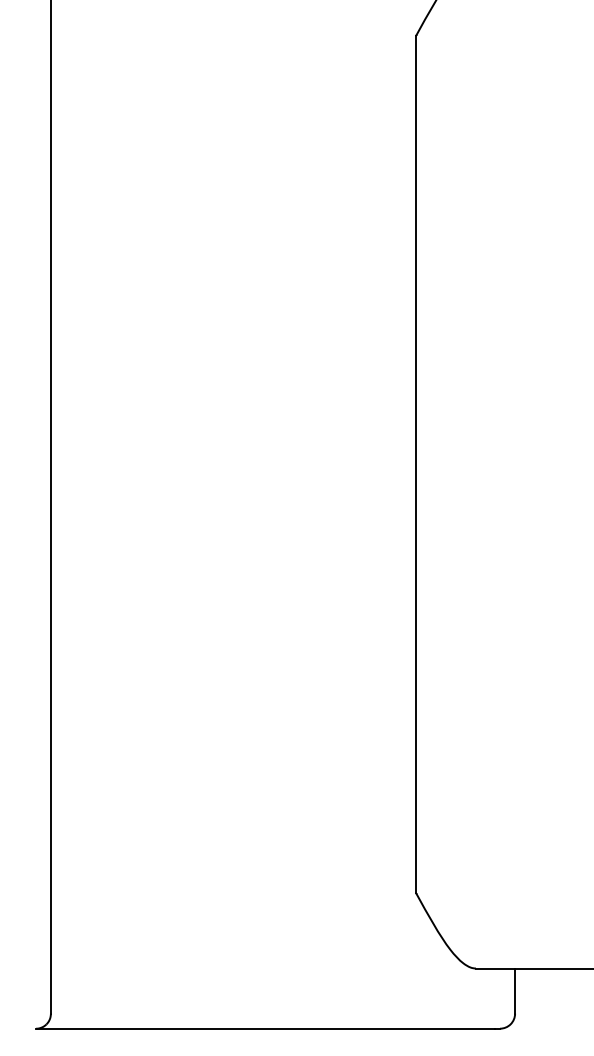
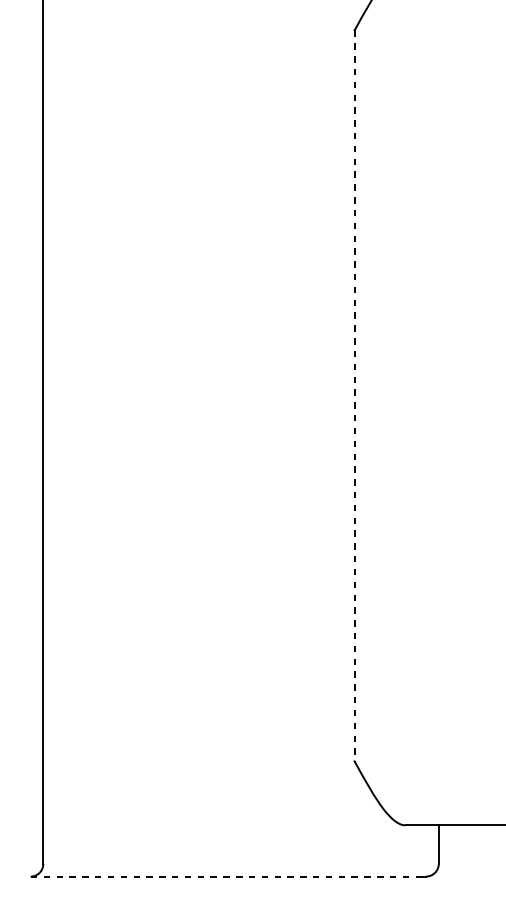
line: (416, 464) -> (354, 395), solid -> dashed
line: (265, 1028) -> (226, 876), solid -> dashed

